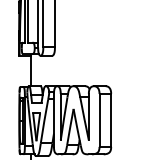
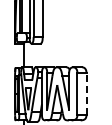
line: (111, 119) -> (86, 93), solid -> dashed

